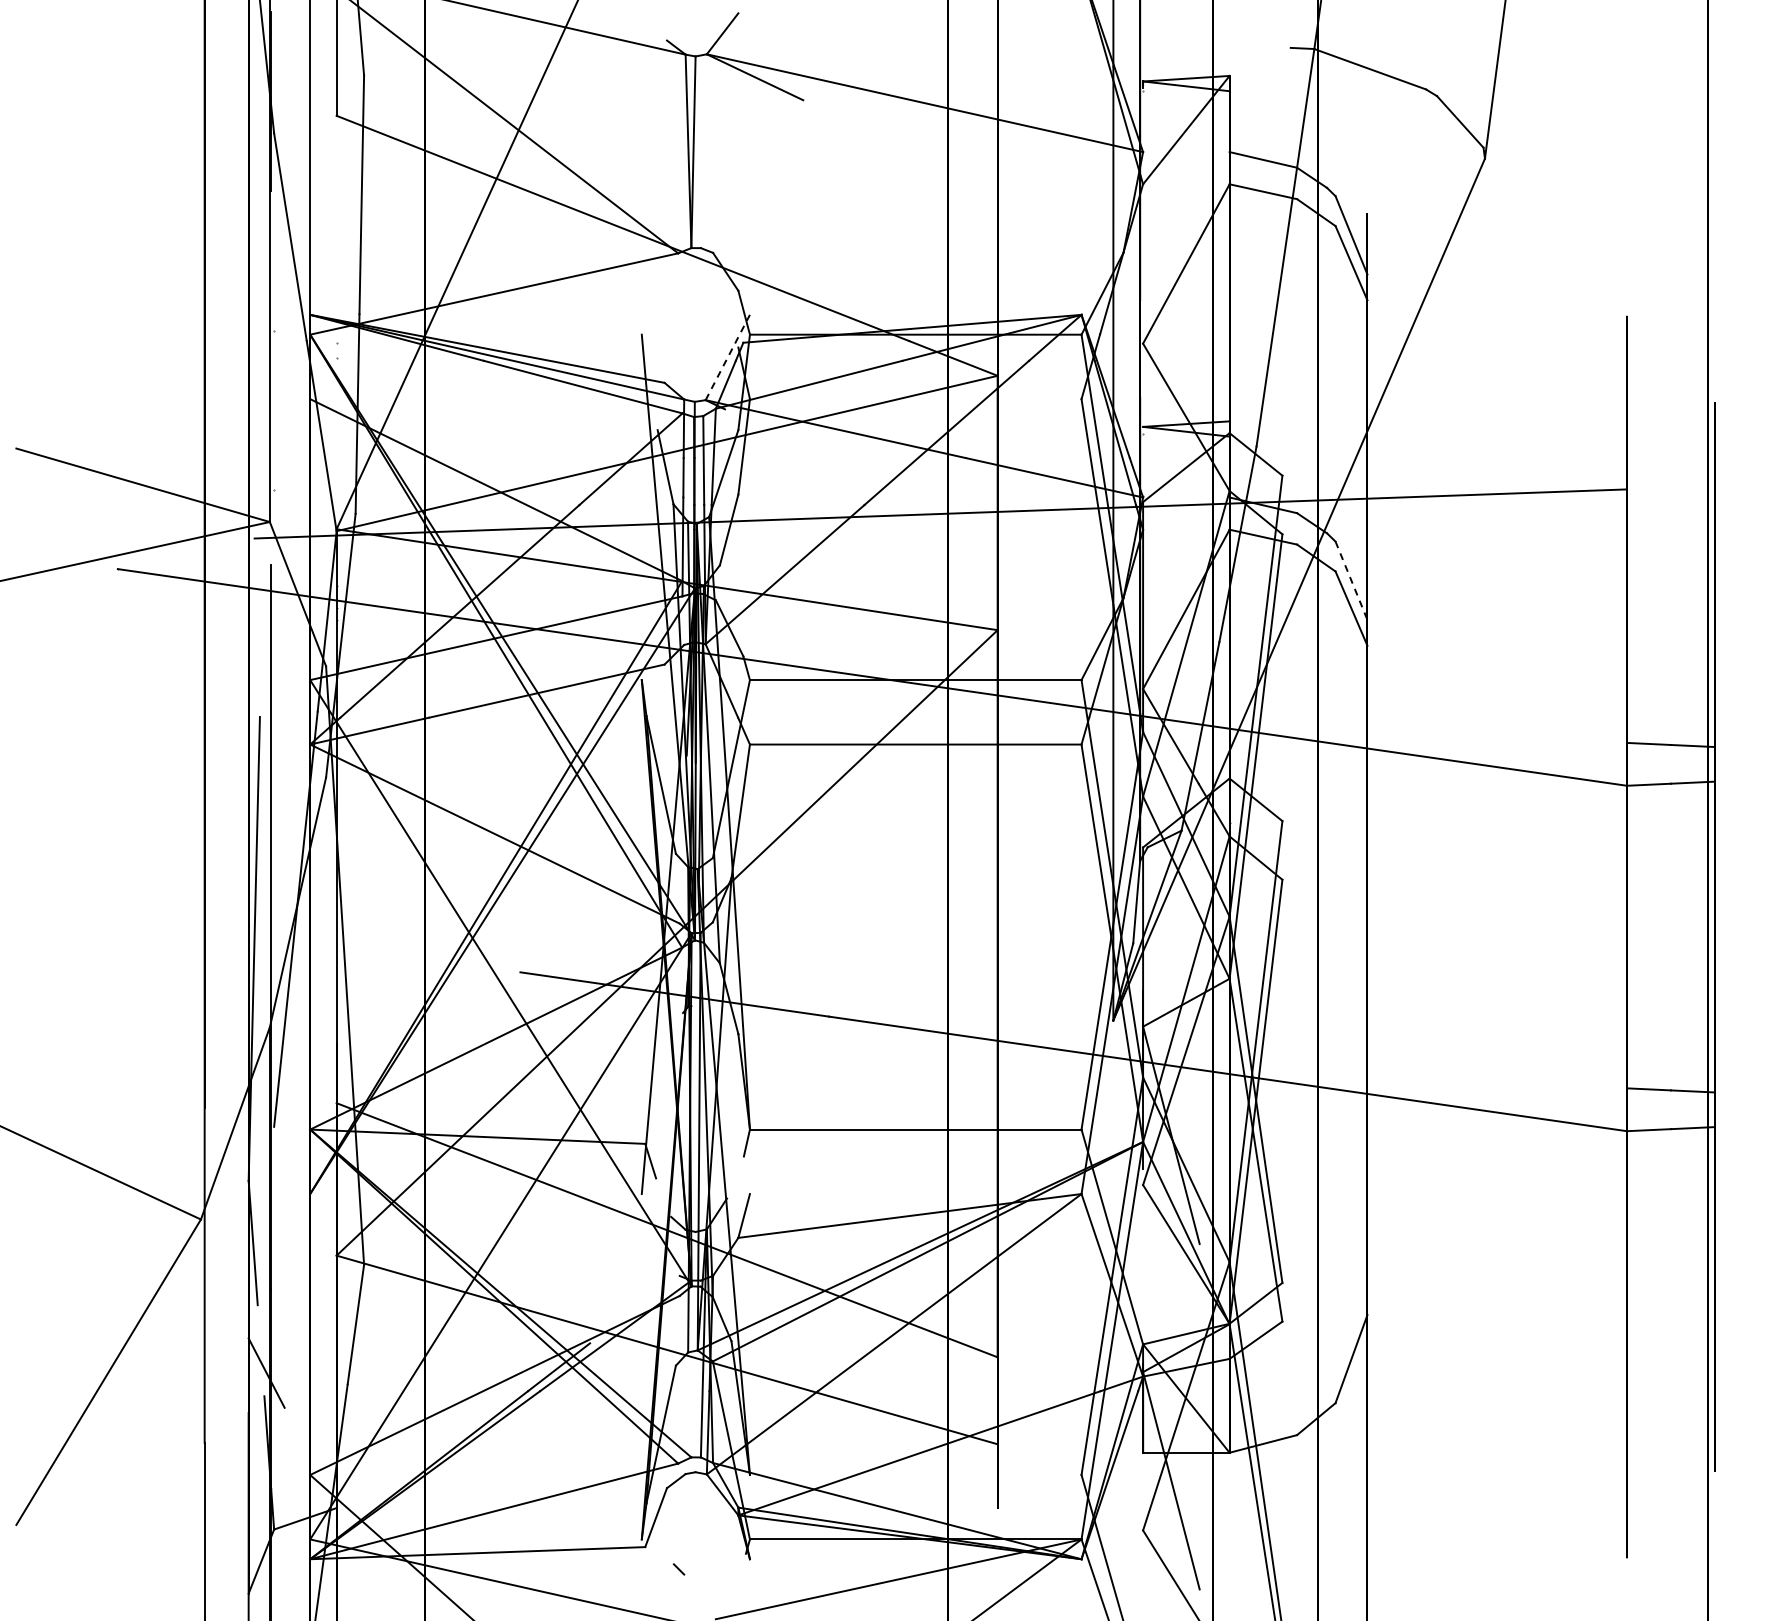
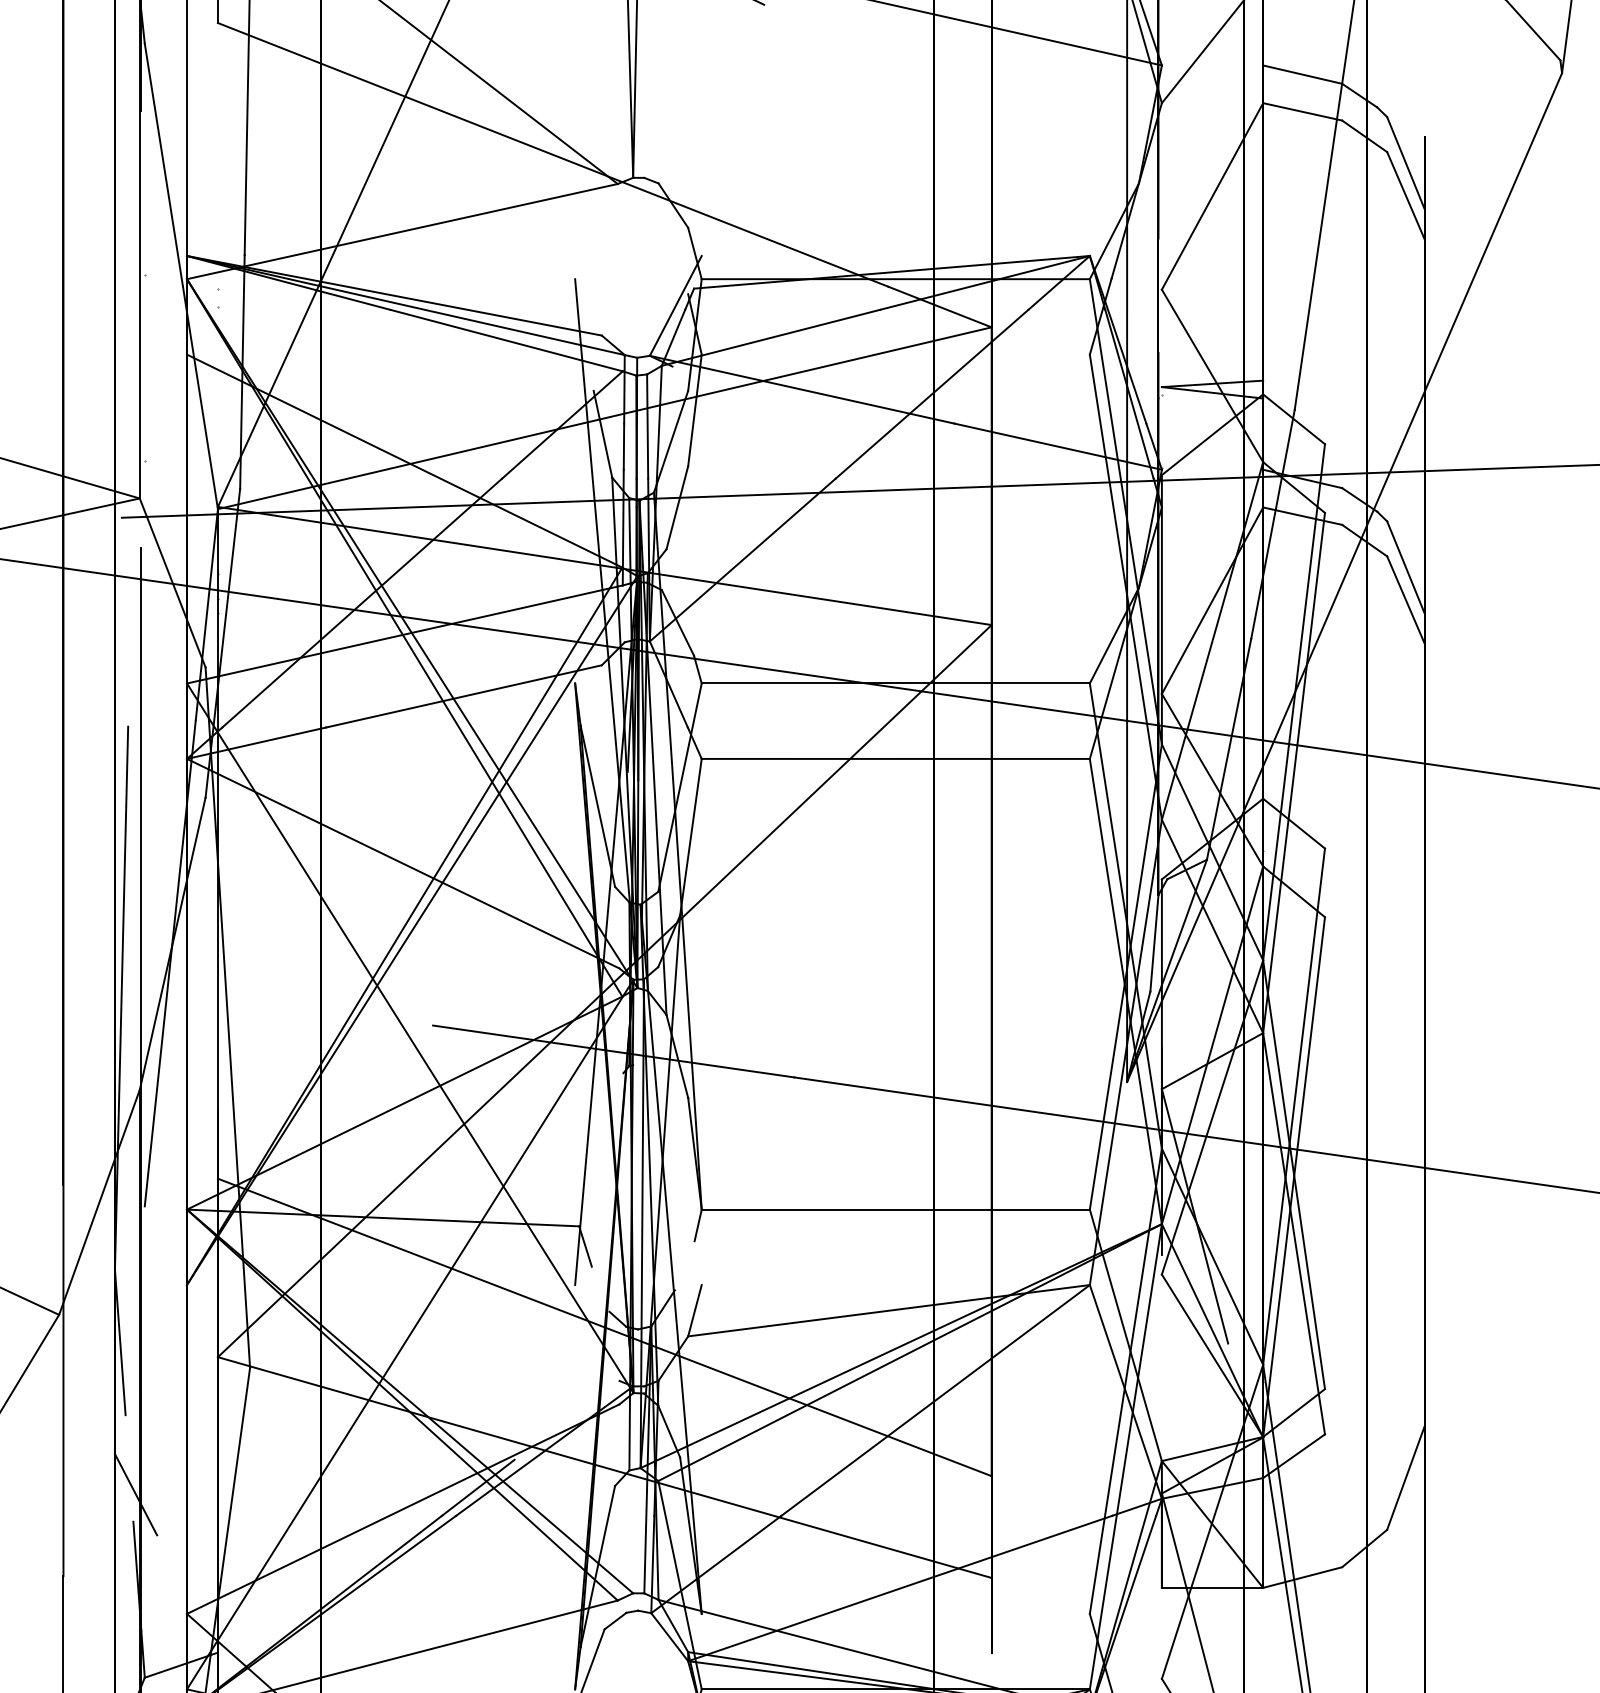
line: (728, 357) -> (676, 305), dashed -> solid
line: (1351, 581) -> (1405, 568), dashed -> solid

